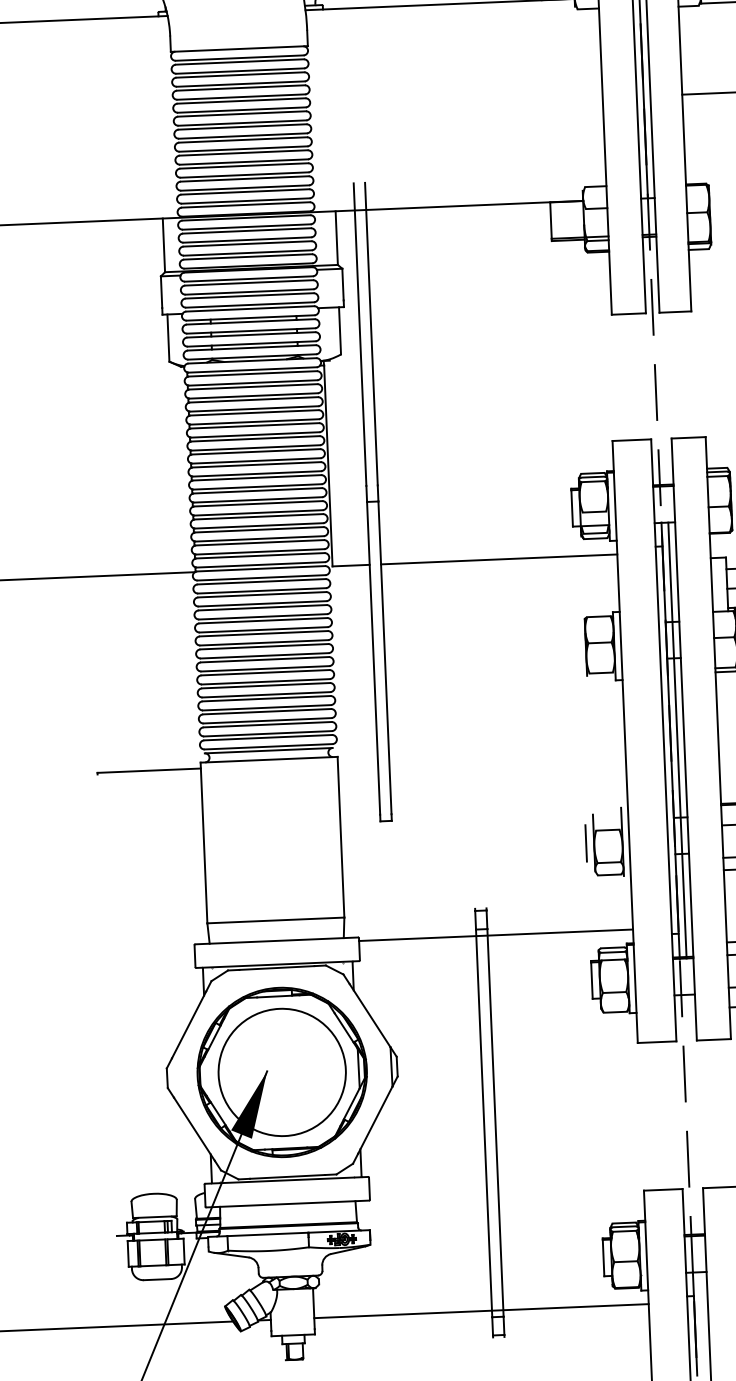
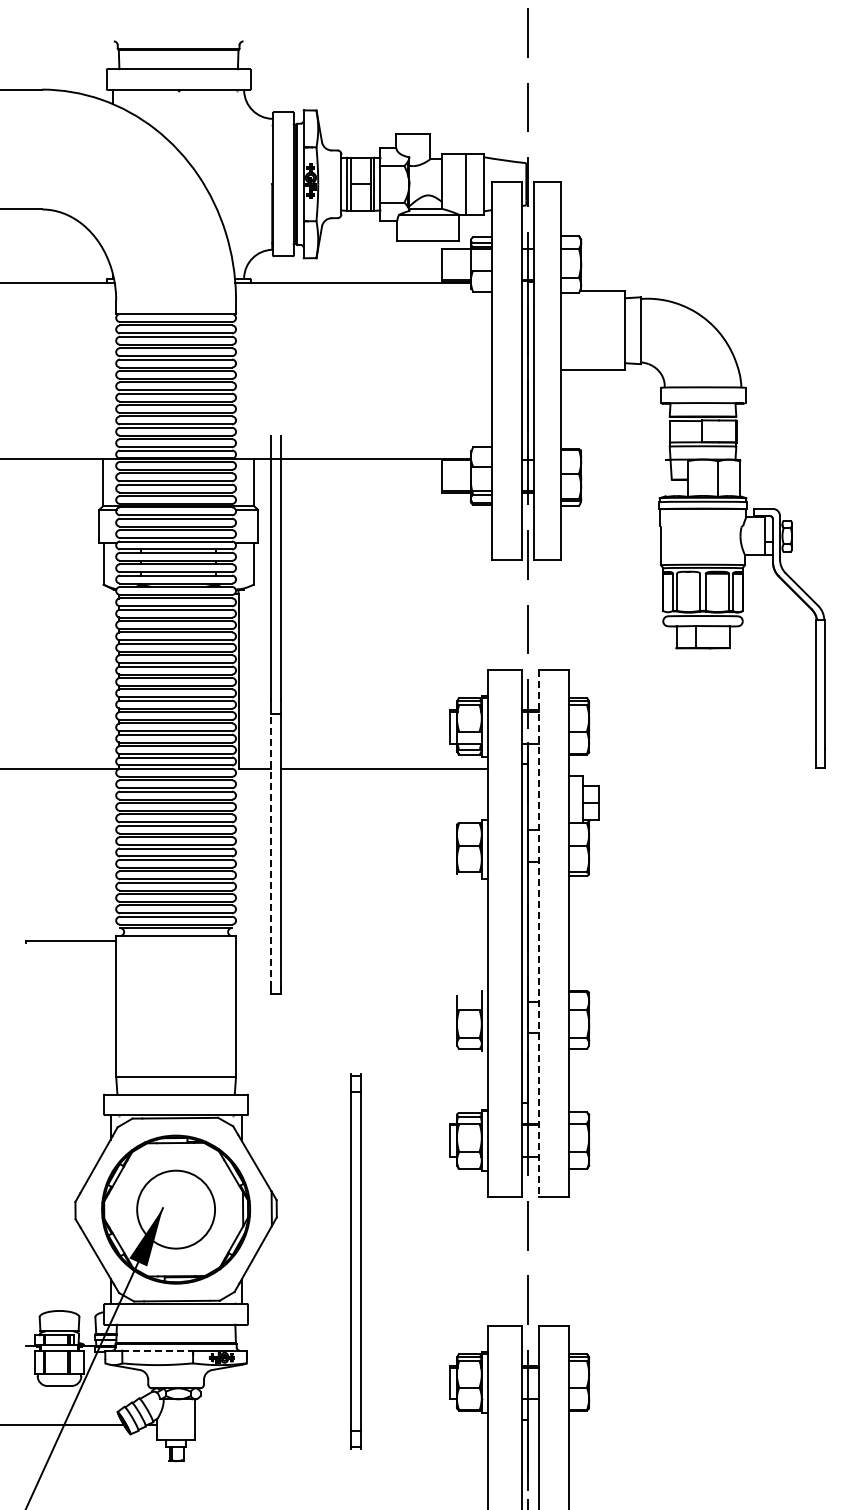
line: (374, 658) -> (271, 851), solid -> dashed
line: (677, 739) -> (533, 933), removed
line: (684, 740) -> (539, 934), solid -> dashed
line: (586, 843) -> (450, 1020), removed
line: (495, 935) -> (367, 1097), removed
circle: (281, 1072) -> (175, 1209), size x0.7
line: (268, 1234) -> (158, 1350), solid -> dashed
line: (481, 1311) -> (341, 1425), removed

